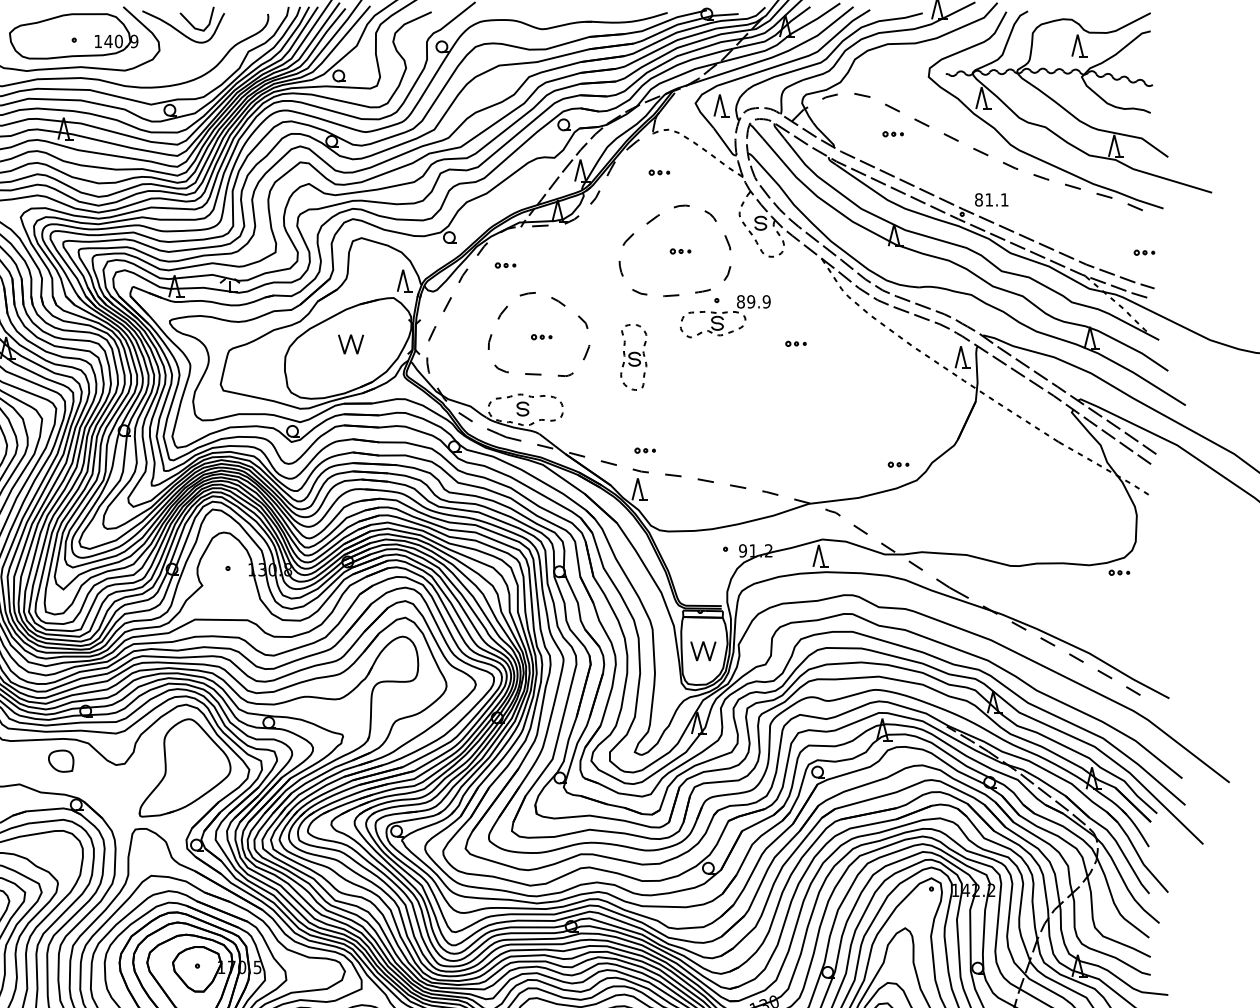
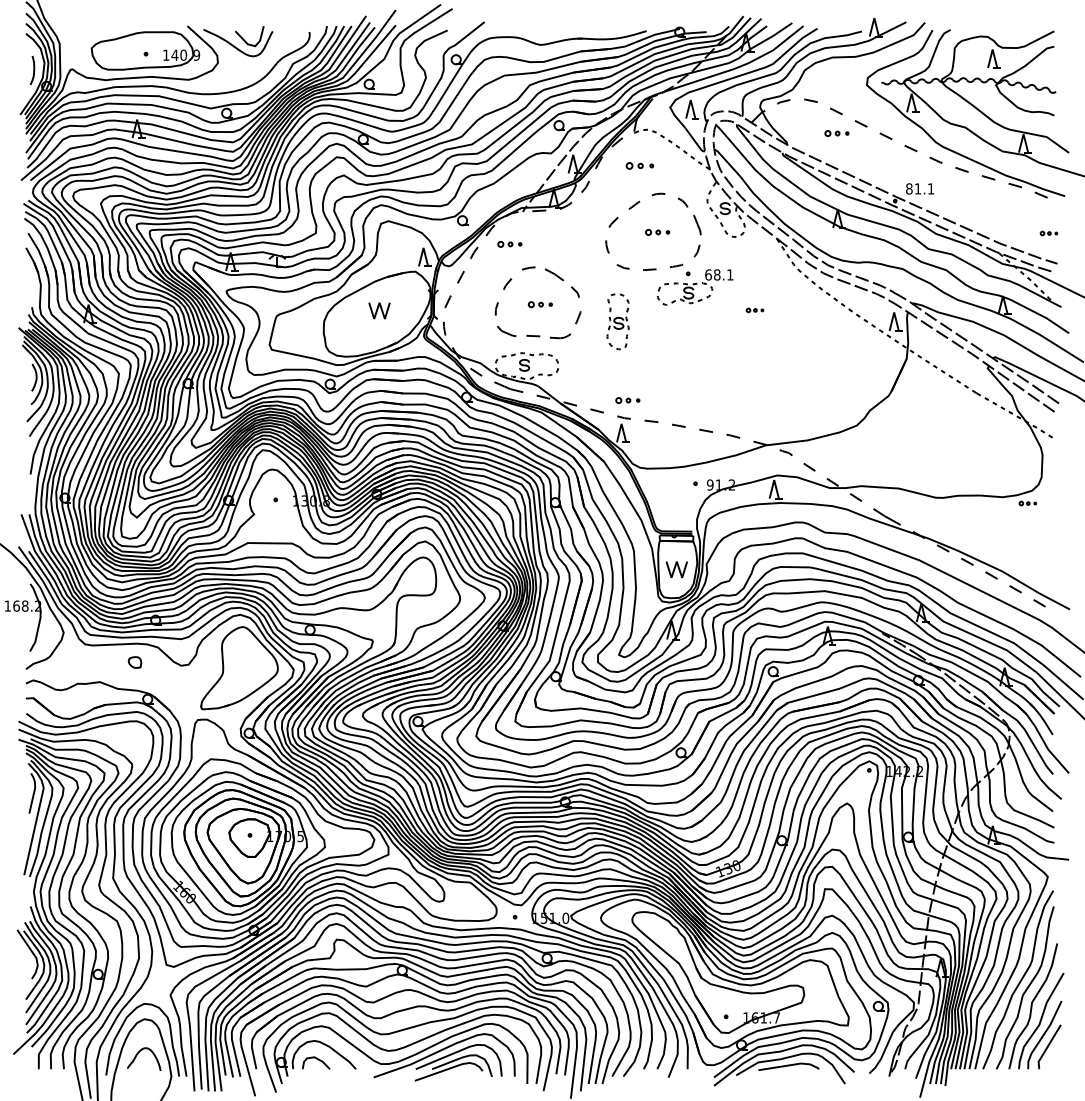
part: (892, 134) -> (836, 133), size x1.4
part: (659, 172) -> (639, 165), size x1.6
part: (727, 242) -> (697, 224), size x1.6
part: (680, 251) -> (657, 232), size x1.4
part: (505, 264) -> (509, 243), size x1.4
part: (558, 301) -> (554, 274), size x1.6
text: (753, 301) -> (719, 274), 89.9 -> 68.1
part: (541, 336) -> (540, 304), size x1.4
part: (501, 368) -> (506, 331), size x1.6
part: (565, 374) -> (560, 336), size x1.6
part: (644, 450) -> (627, 400), size x1.4
part: (898, 464) -> (841, 412), removed
part: (60, 761) -> (134, 662), size x0.6

